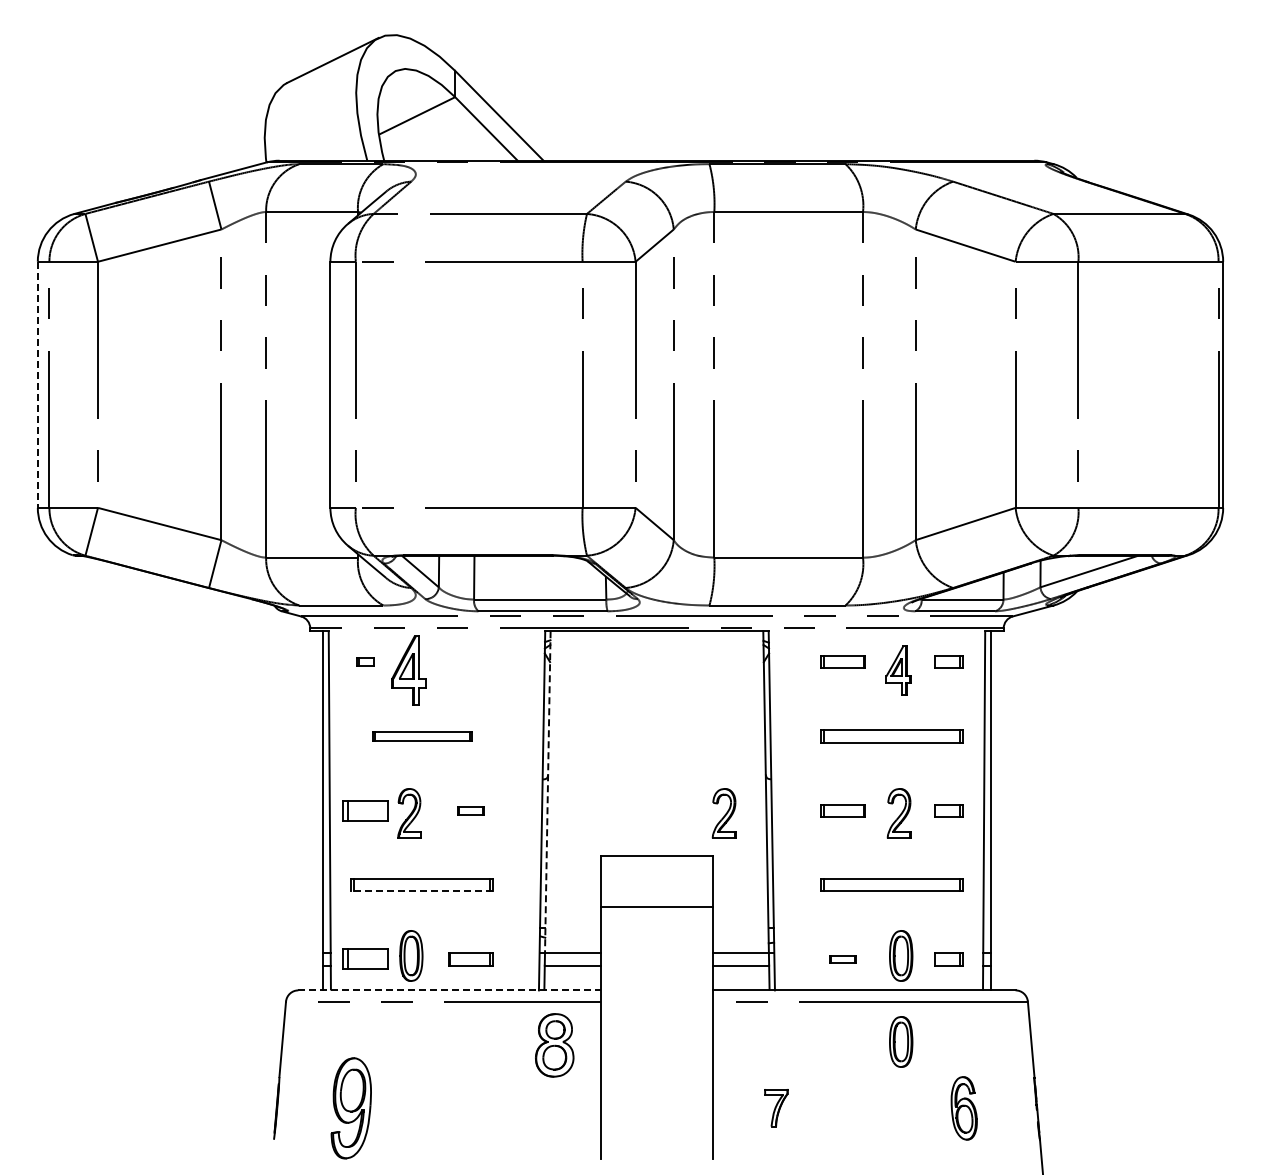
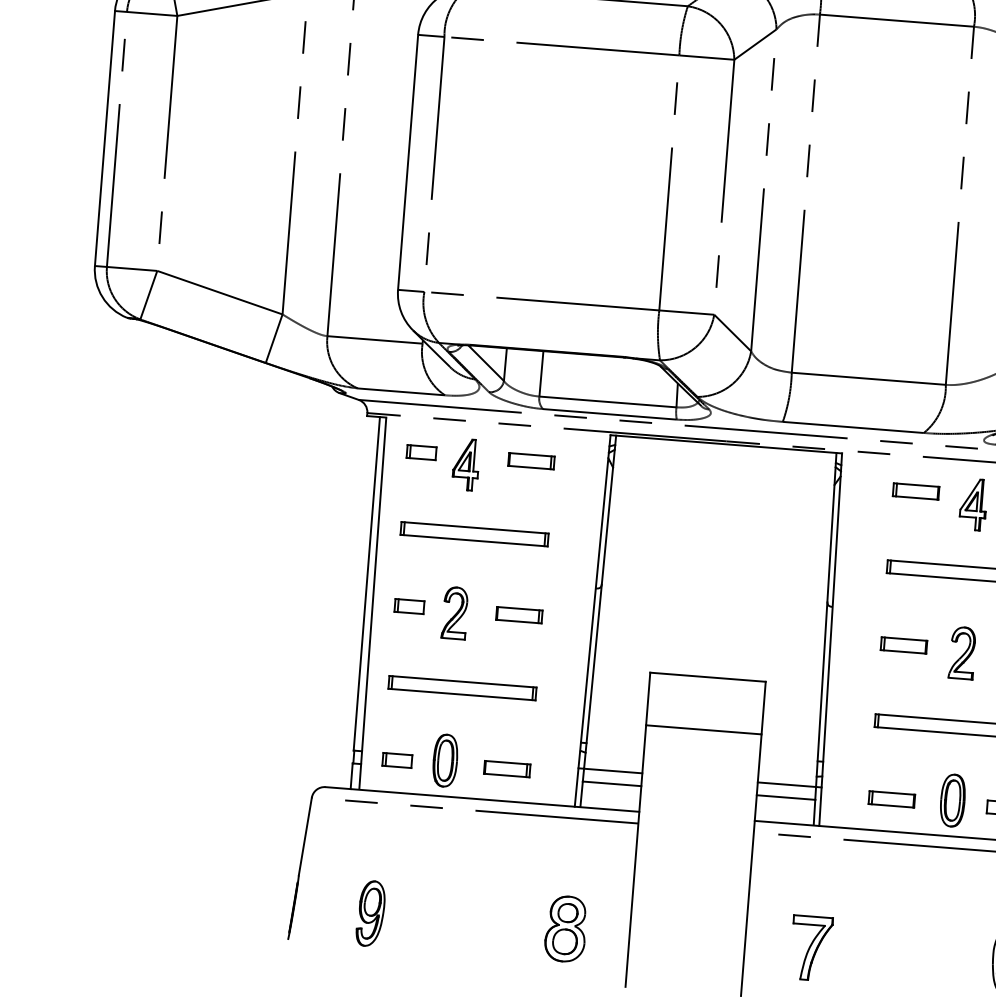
line: (37, 385) -> (104, 139), dashed -> solid
part: (364, 661) -> (420, 451), size x1.67
part: (470, 661) -> (530, 460), added
part: (408, 670) -> (465, 464), size x0.71
part: (421, 736) -> (473, 534), size x1.43
line: (547, 792) -> (599, 602), dashed -> solid
part: (364, 810) -> (408, 606), size x0.62
part: (470, 810) -> (518, 614), size x1.67
part: (723, 813) -> (780, 638), removed
line: (421, 891) -> (461, 694), dashed -> solid
part: (364, 959) -> (396, 760), size x0.62
part: (842, 959) -> (891, 799), size x1.67
line: (450, 990) -> (483, 799), dashed -> solid
part: (901, 1041) -> (946, 889), removed
part: (554, 1045) -> (565, 929), moved
part: (776, 1107) -> (811, 947), size x1.67
part: (351, 1108) -> (370, 913), size x0.62

